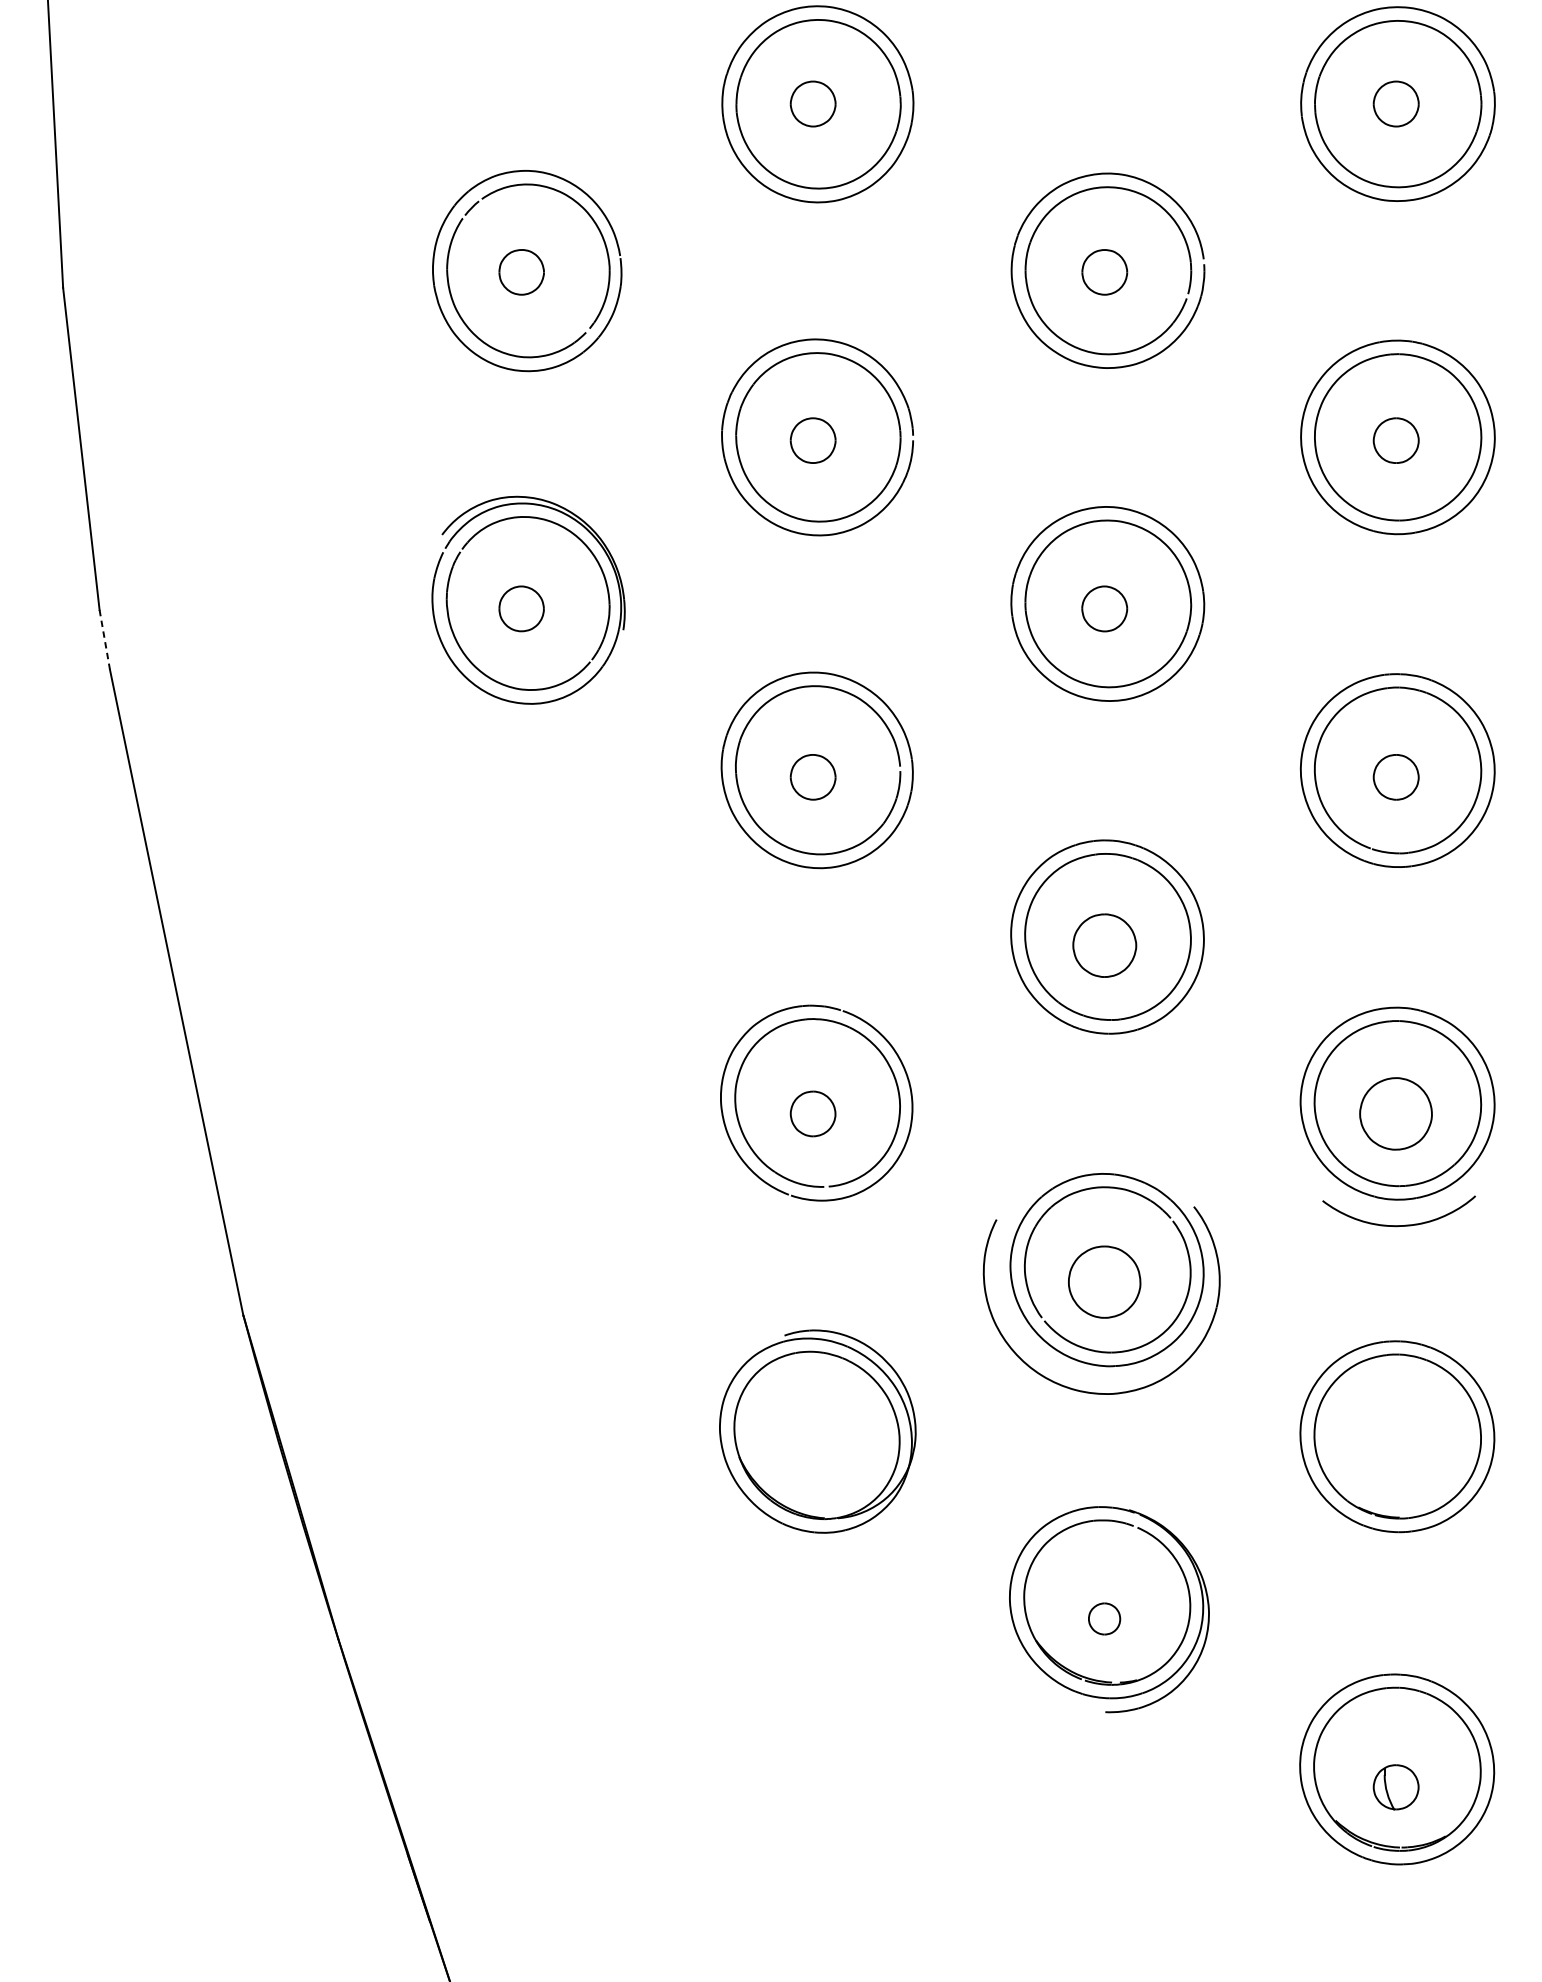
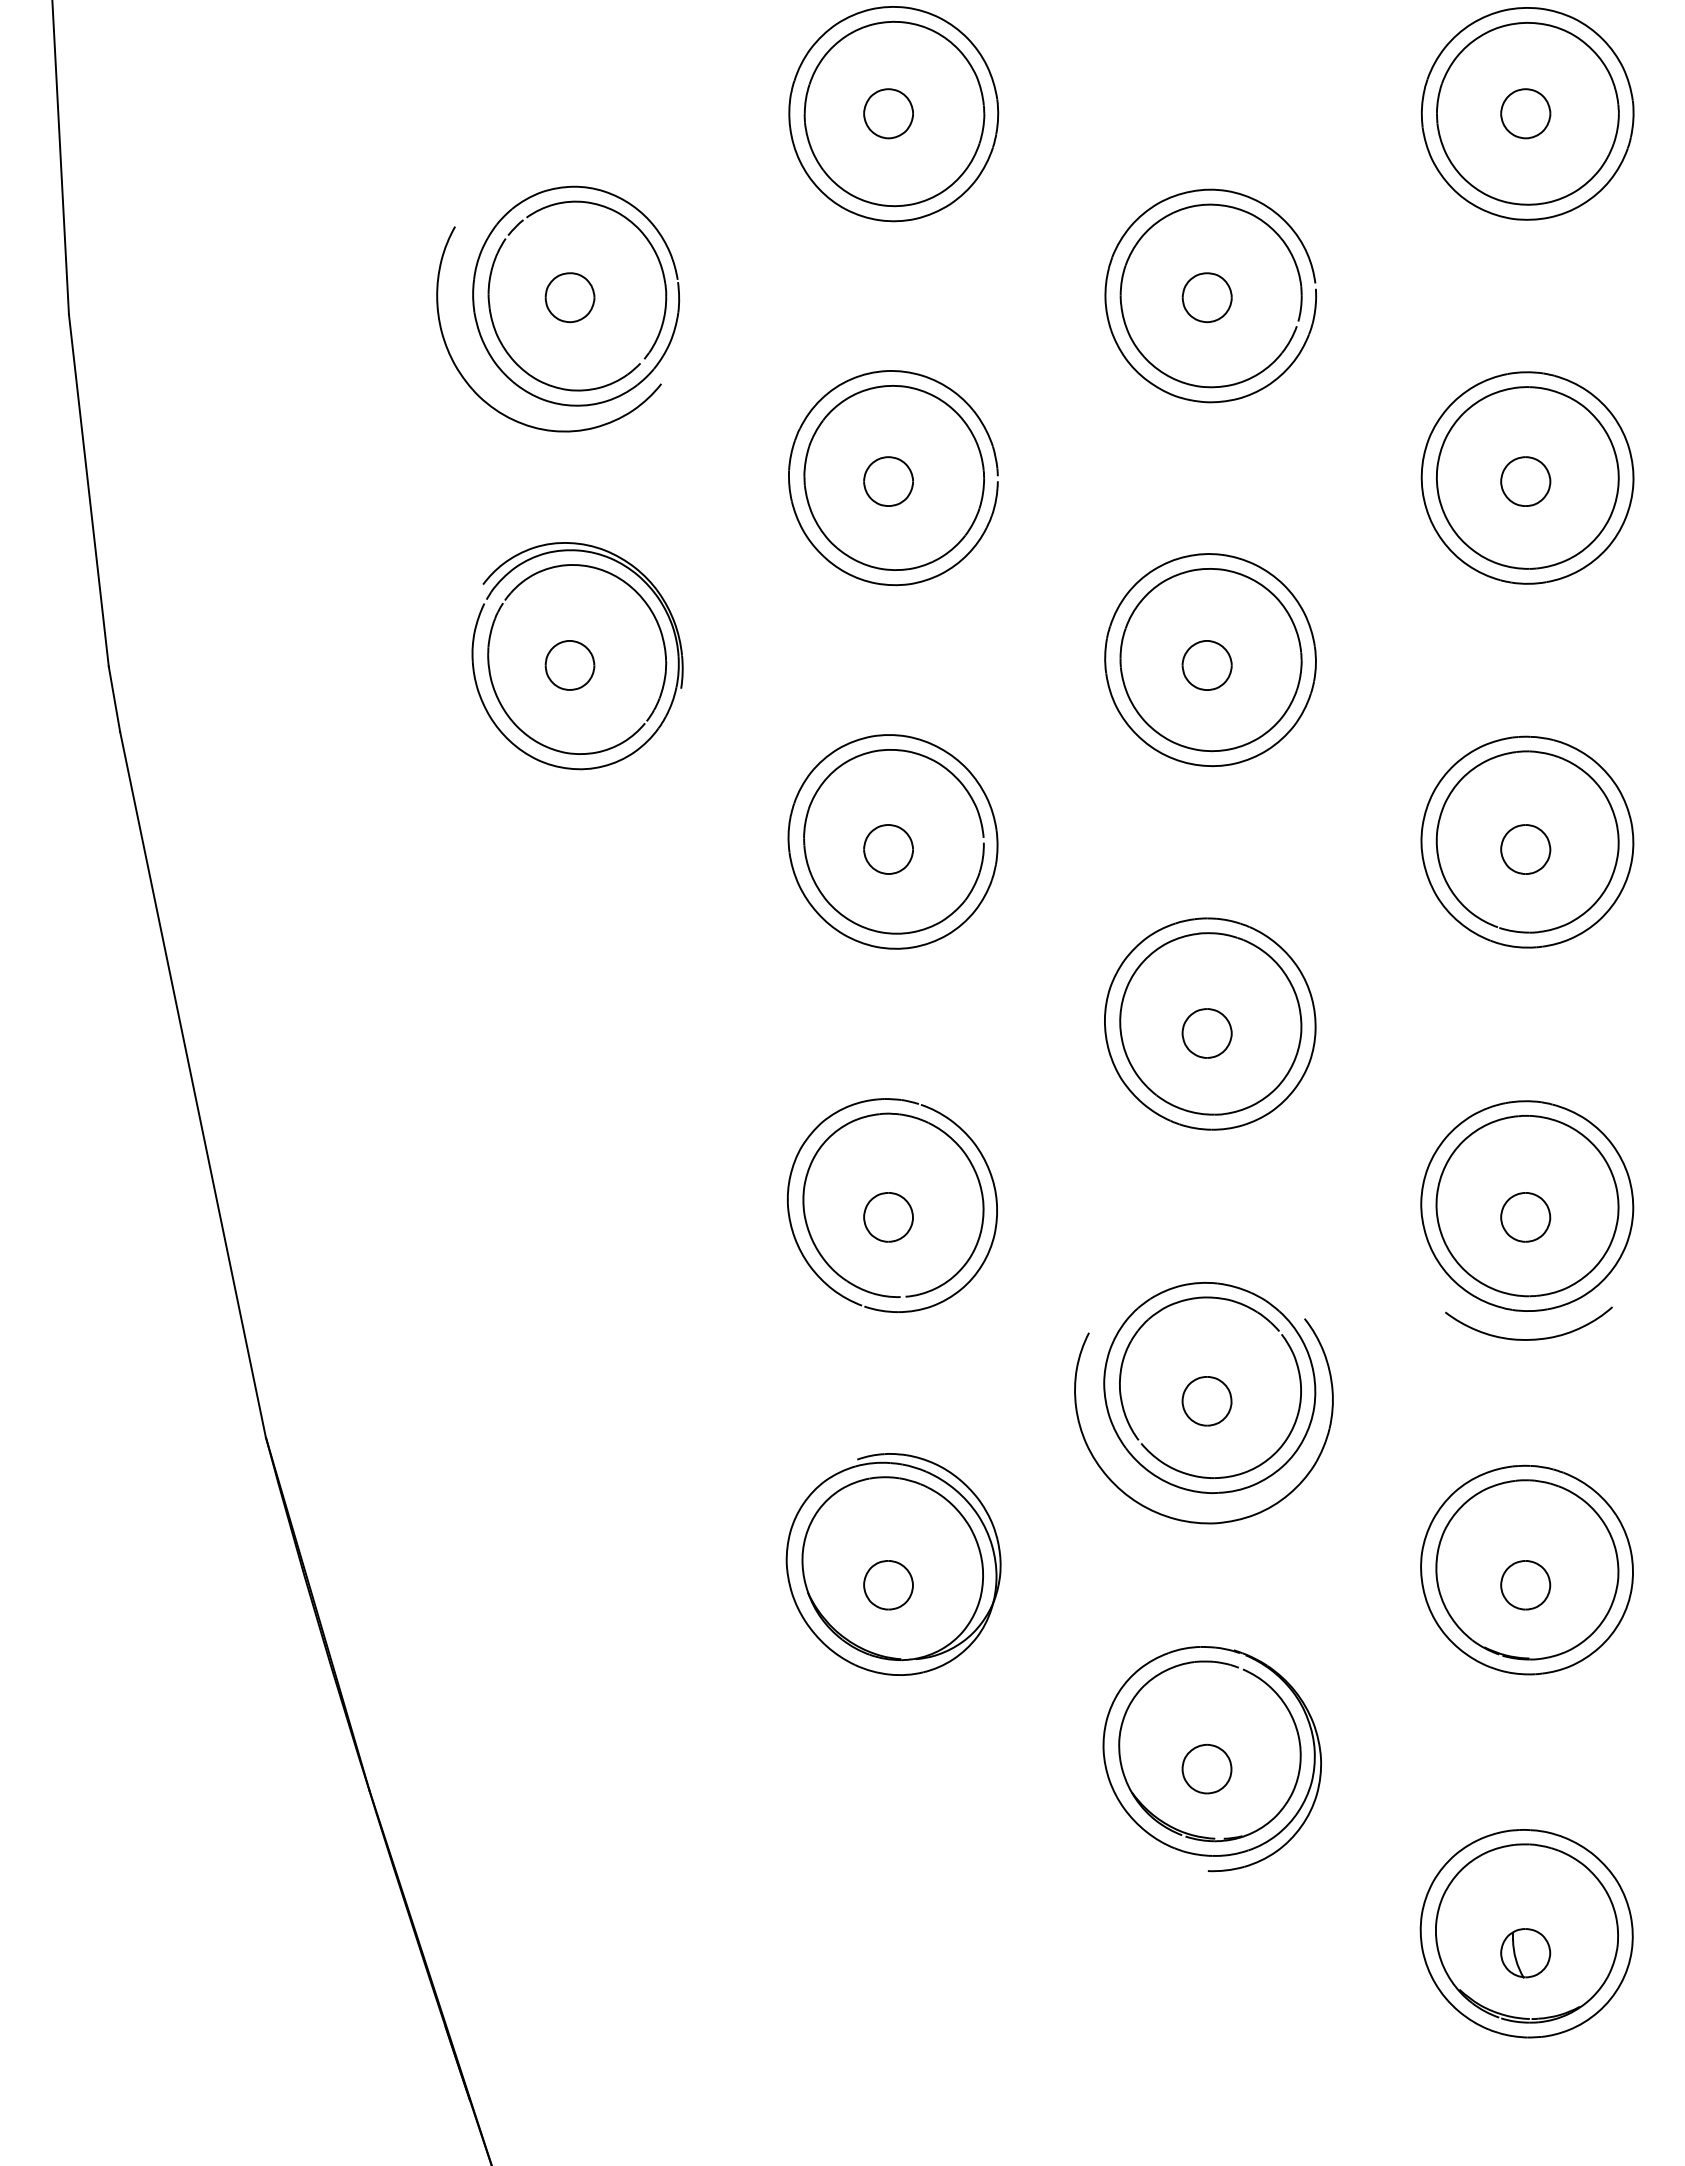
curve: (448, 370) -> (490, 404), added
line: (104, 640) -> (114, 699), dashed -> solid
part: (1104, 945) -> (1206, 1033), size x0.71
part: (1396, 1114) -> (1525, 1217), size x0.62
part: (1104, 1282) -> (1206, 1401), size x0.62
part: (813, 1450) -> (888, 1585), added
part: (1396, 1450) -> (1525, 1585), added
part: (1104, 1619) -> (1206, 1769), size x1.43

